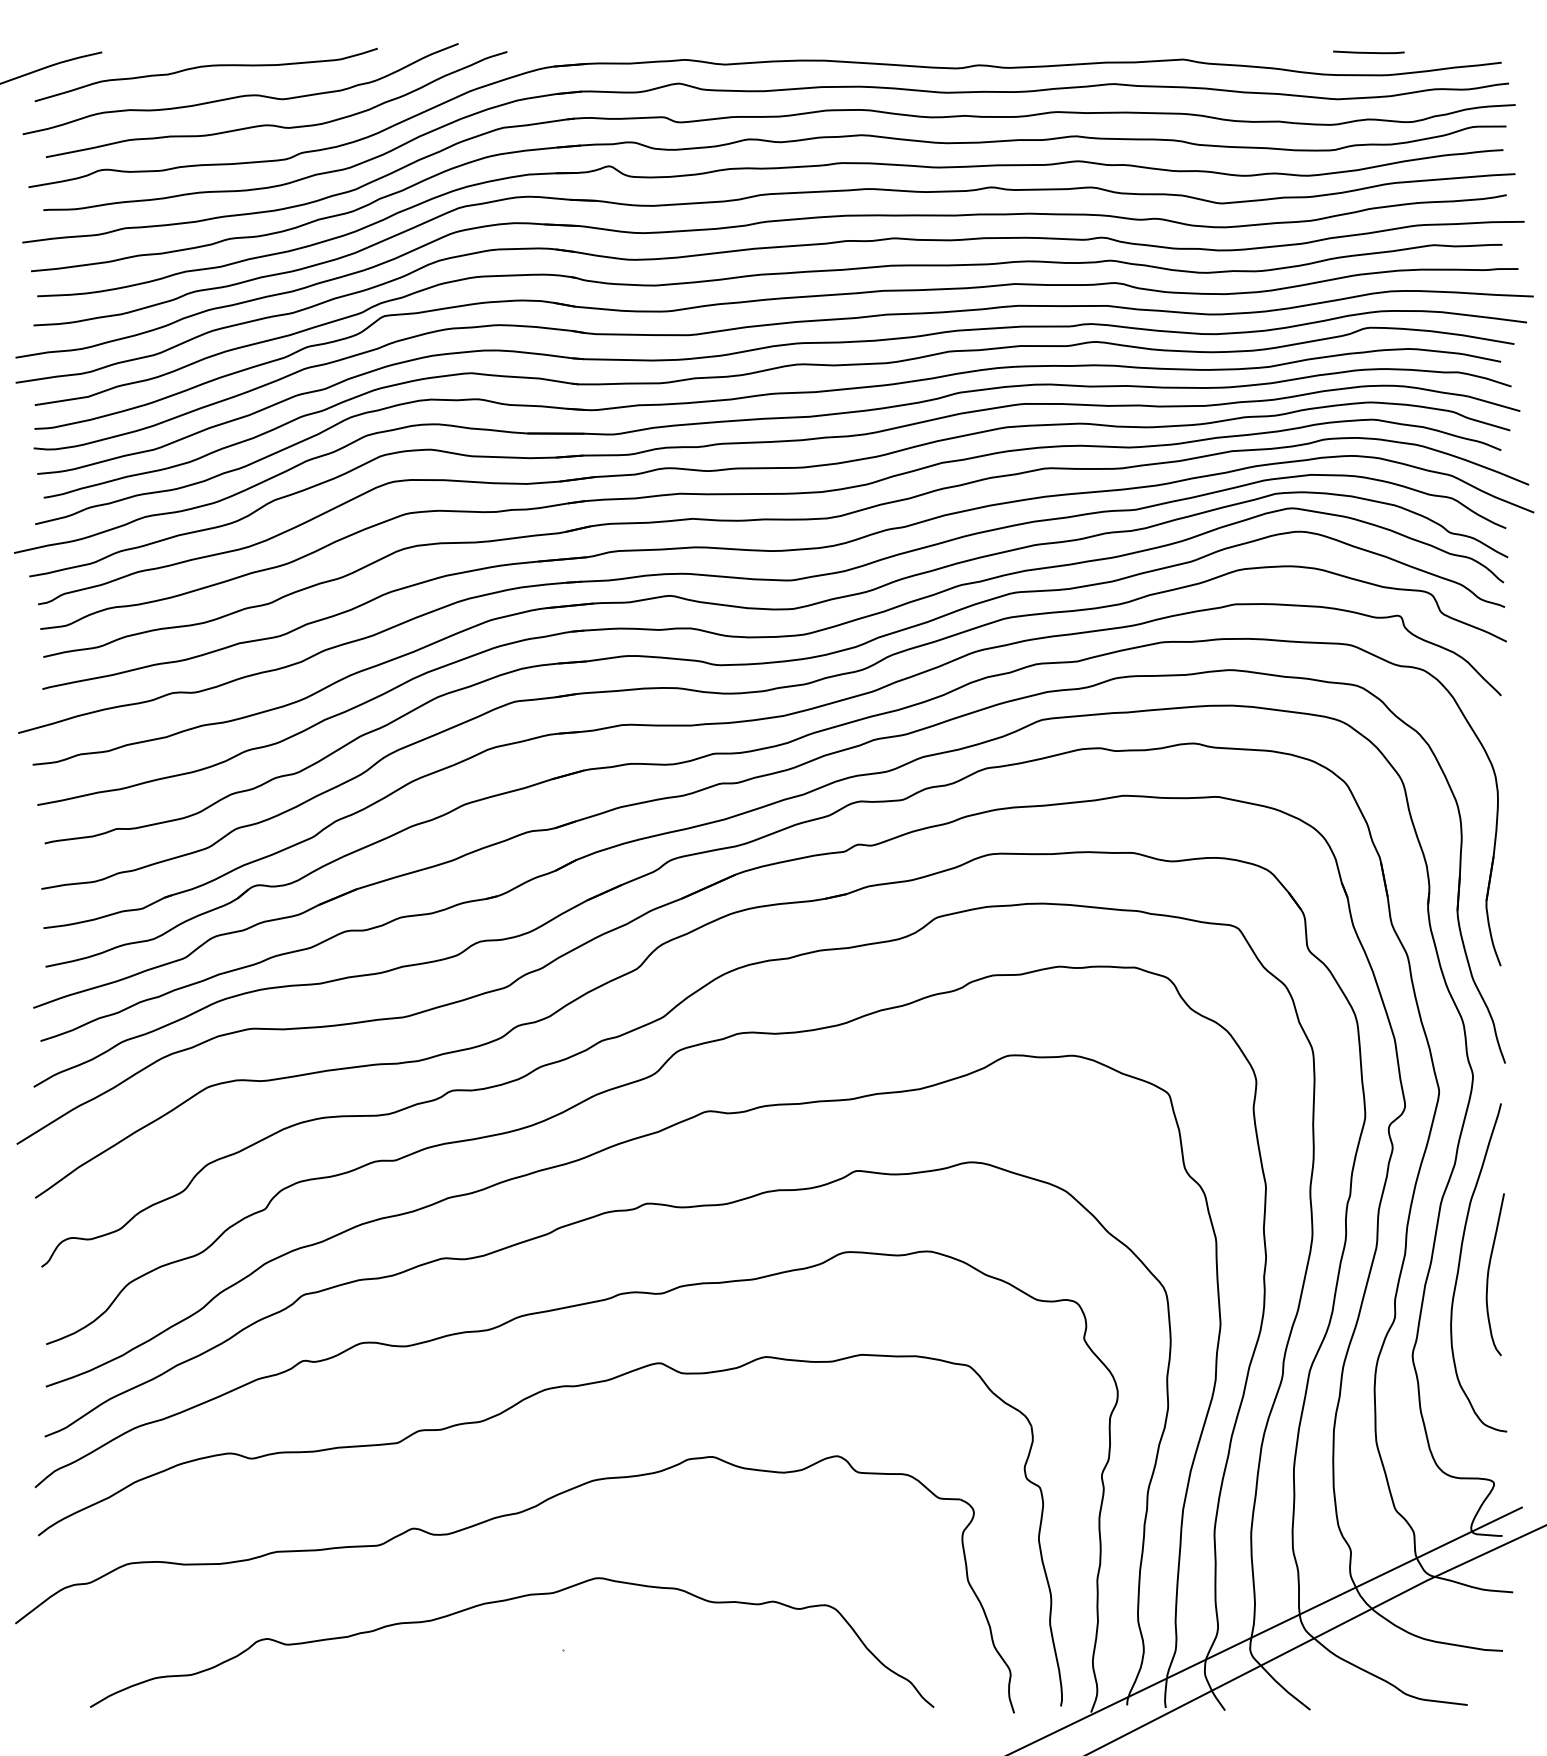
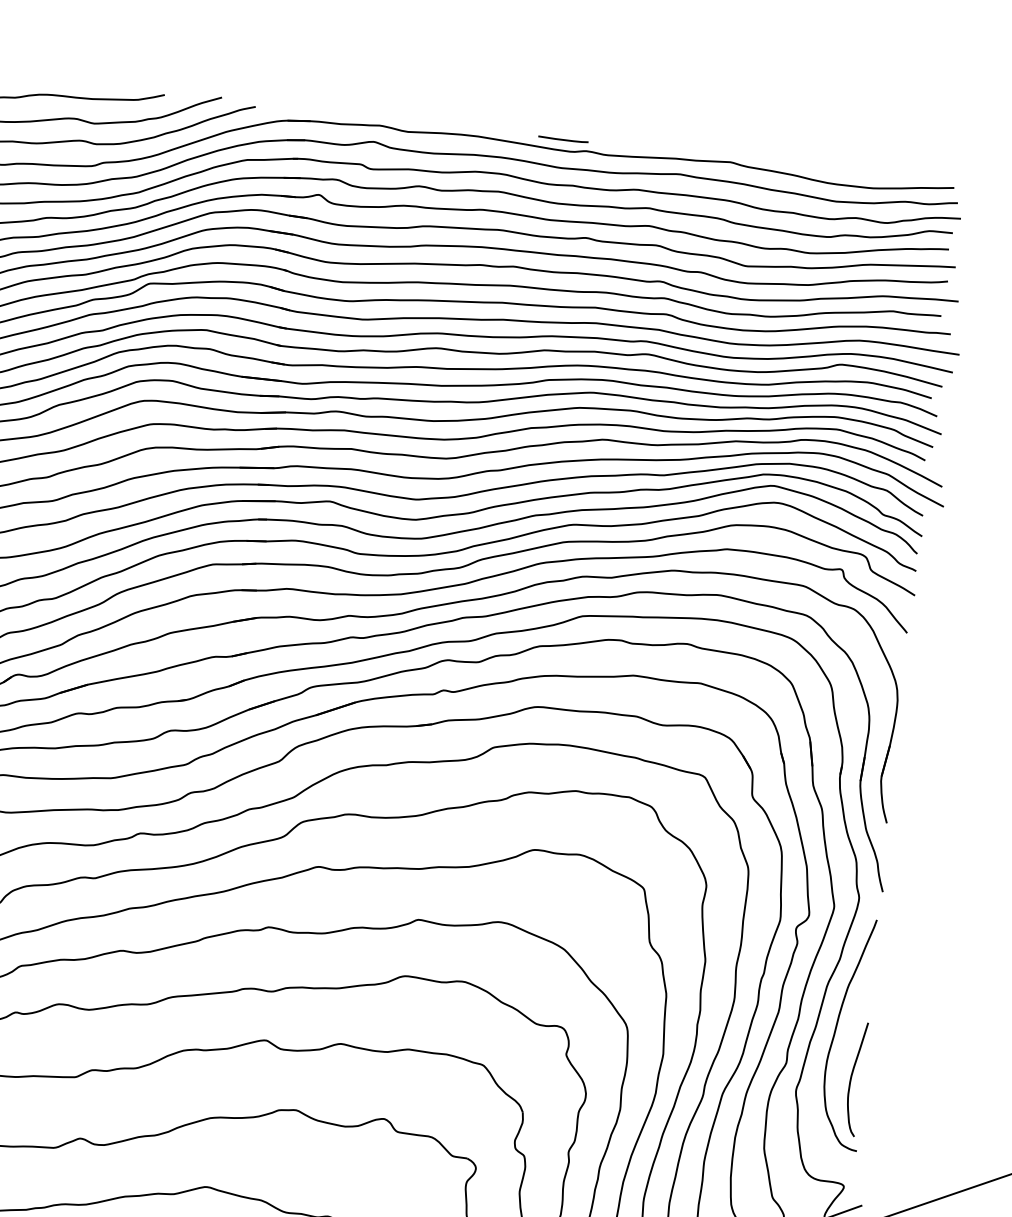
line: (1368, 52) -> (563, 139), moved
curve: (1489, 1272) -> (852, 1077), moved

